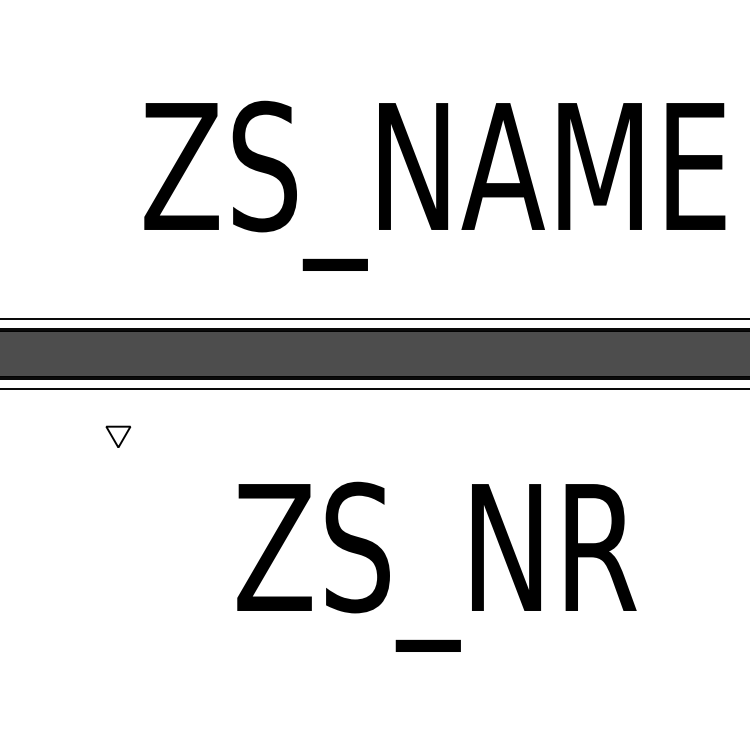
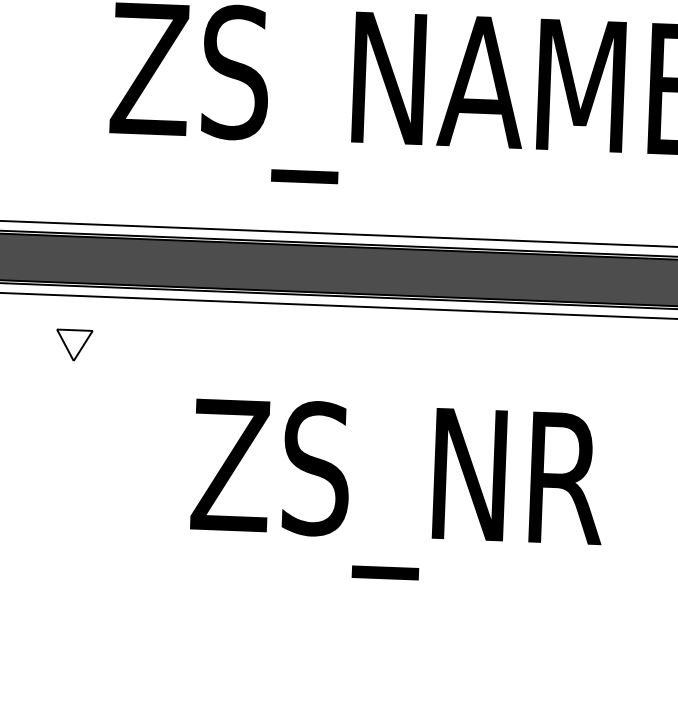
part: (118, 436) -> (74, 344), size x1.43

